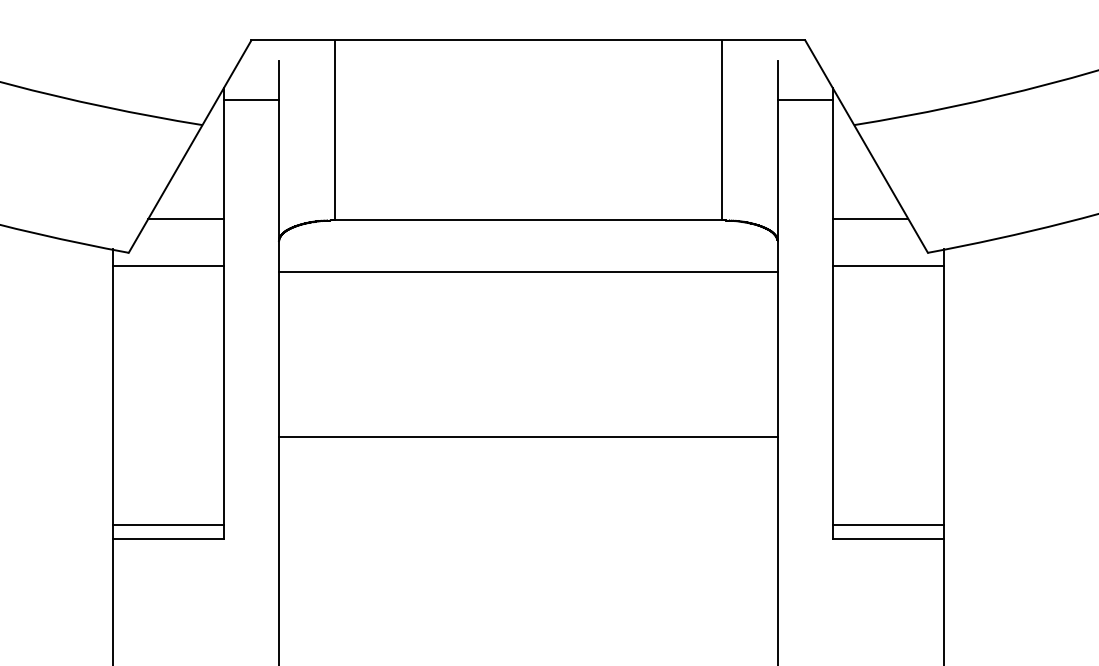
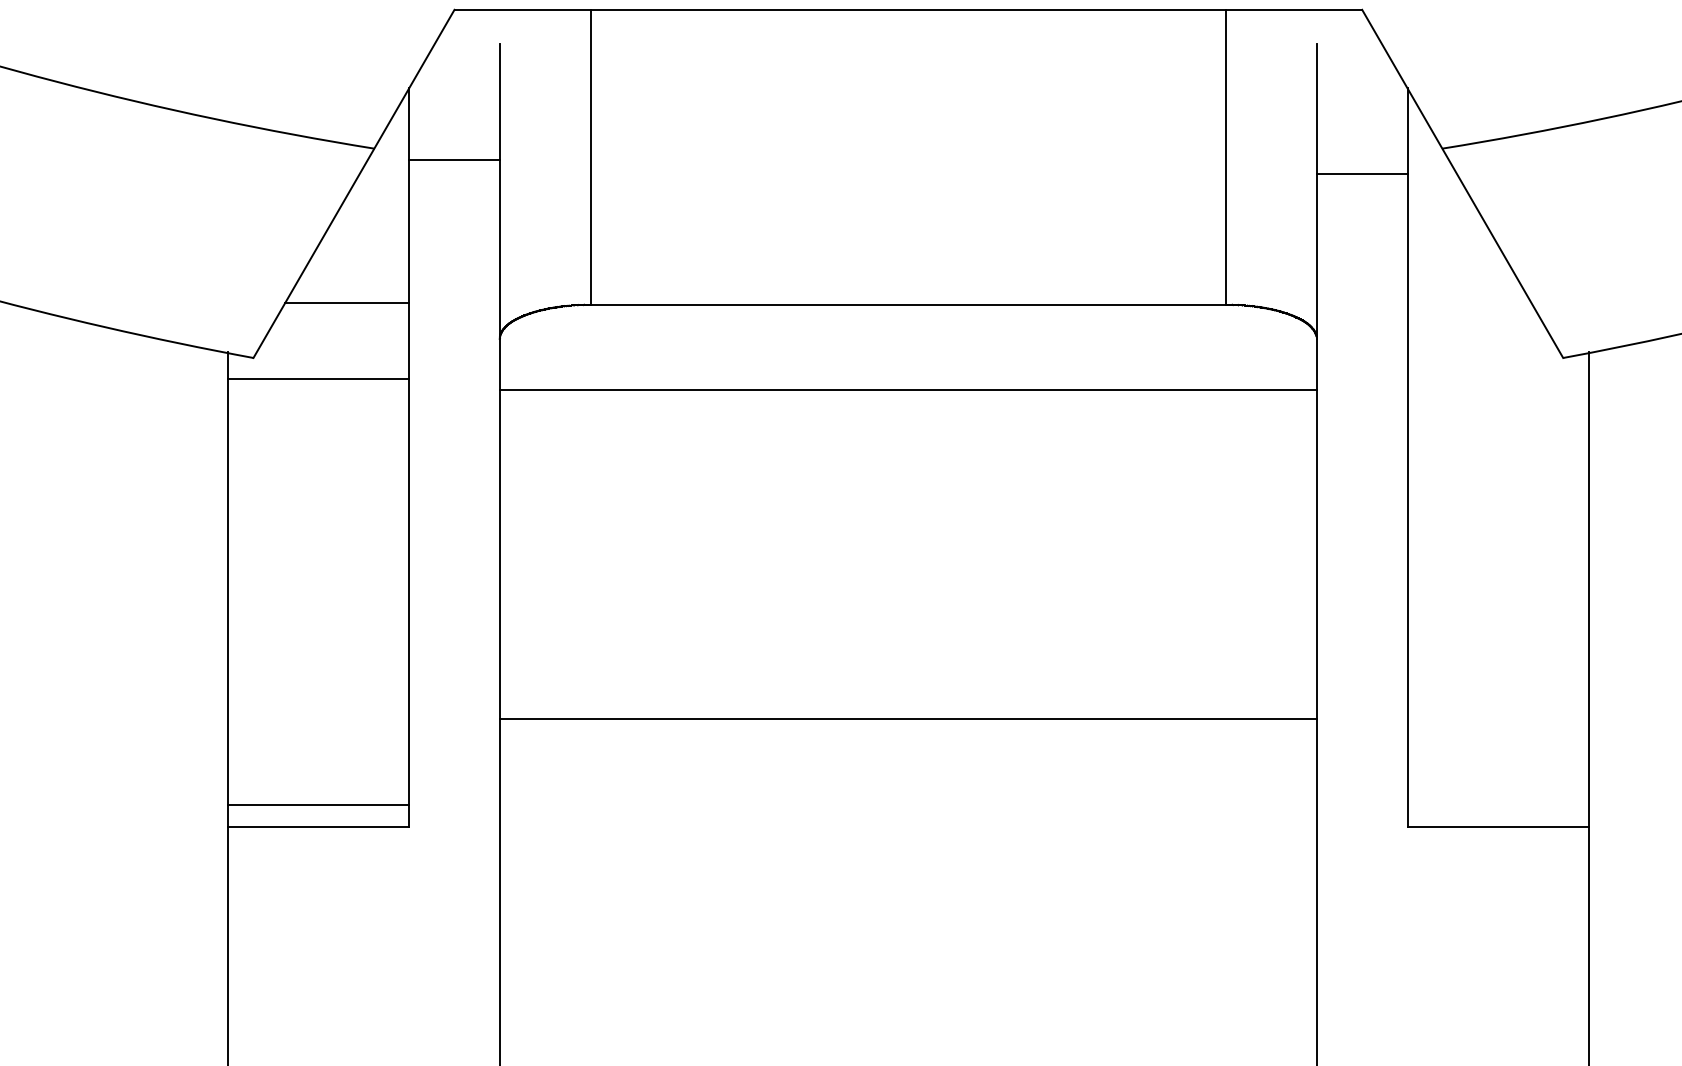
line: (251, 99) -> (454, 159), moved
line: (804, 99) -> (1360, 173), moved
line: (870, 219) -> (1469, 303), removed
line: (887, 265) -> (1496, 378), removed
line: (528, 437) -> (908, 719), moved
line: (887, 525) -> (1496, 804), removed

